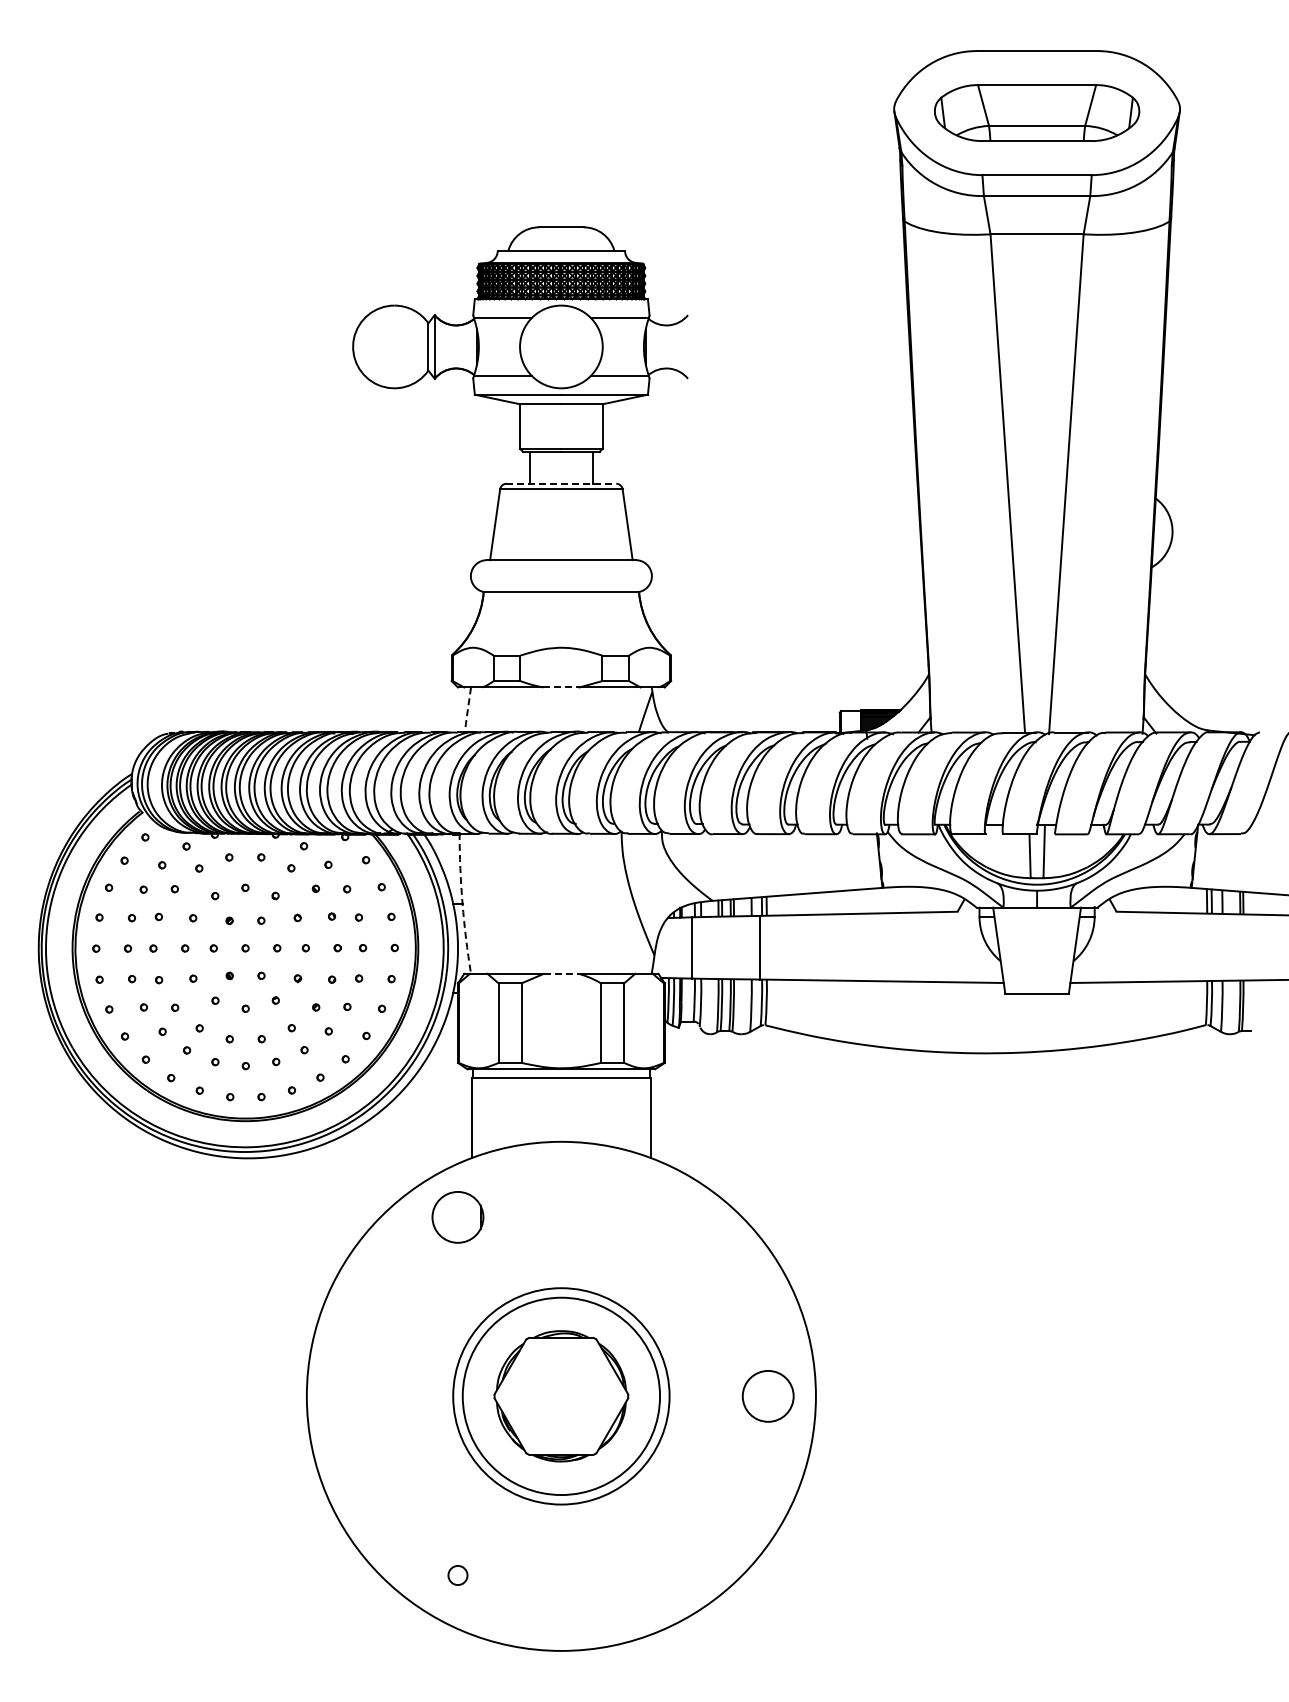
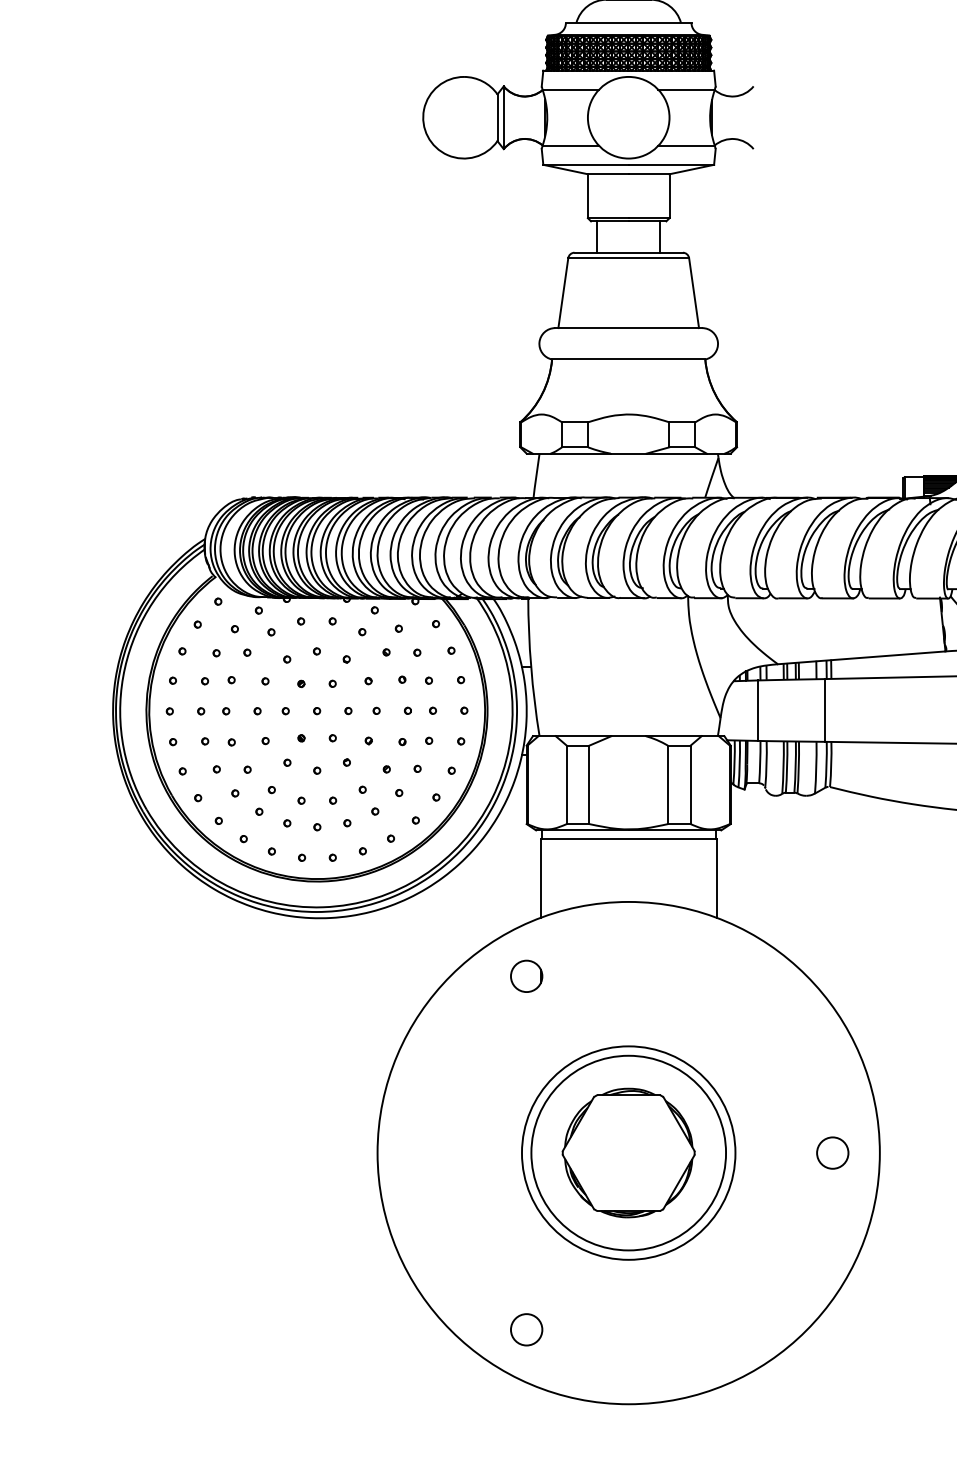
line: (561, 483) -> (628, 252), dashed -> solid
line: (561, 687) -> (628, 453), dashed -> solid
line: (467, 710) -> (536, 476), dashed -> solid
arc: (462, 903) -> (531, 666), dashed -> solid
line: (561, 973) -> (628, 735), dashed -> solid
circle: (457, 1216) -> (526, 975), size x0.62
circle: (768, 1396) -> (833, 1153), size x0.62
circle: (457, 1575) -> (526, 1329), size x1.67

